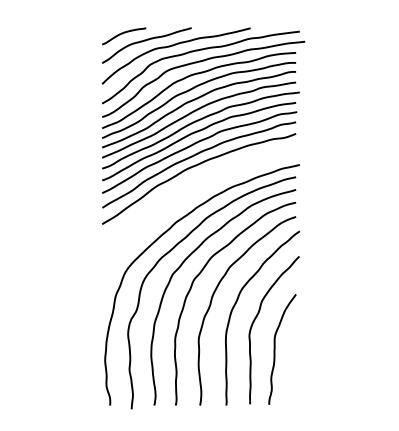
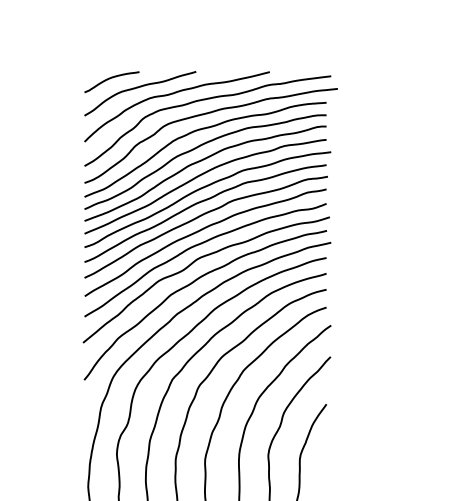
part: (191, 196) -> (196, 282), added

